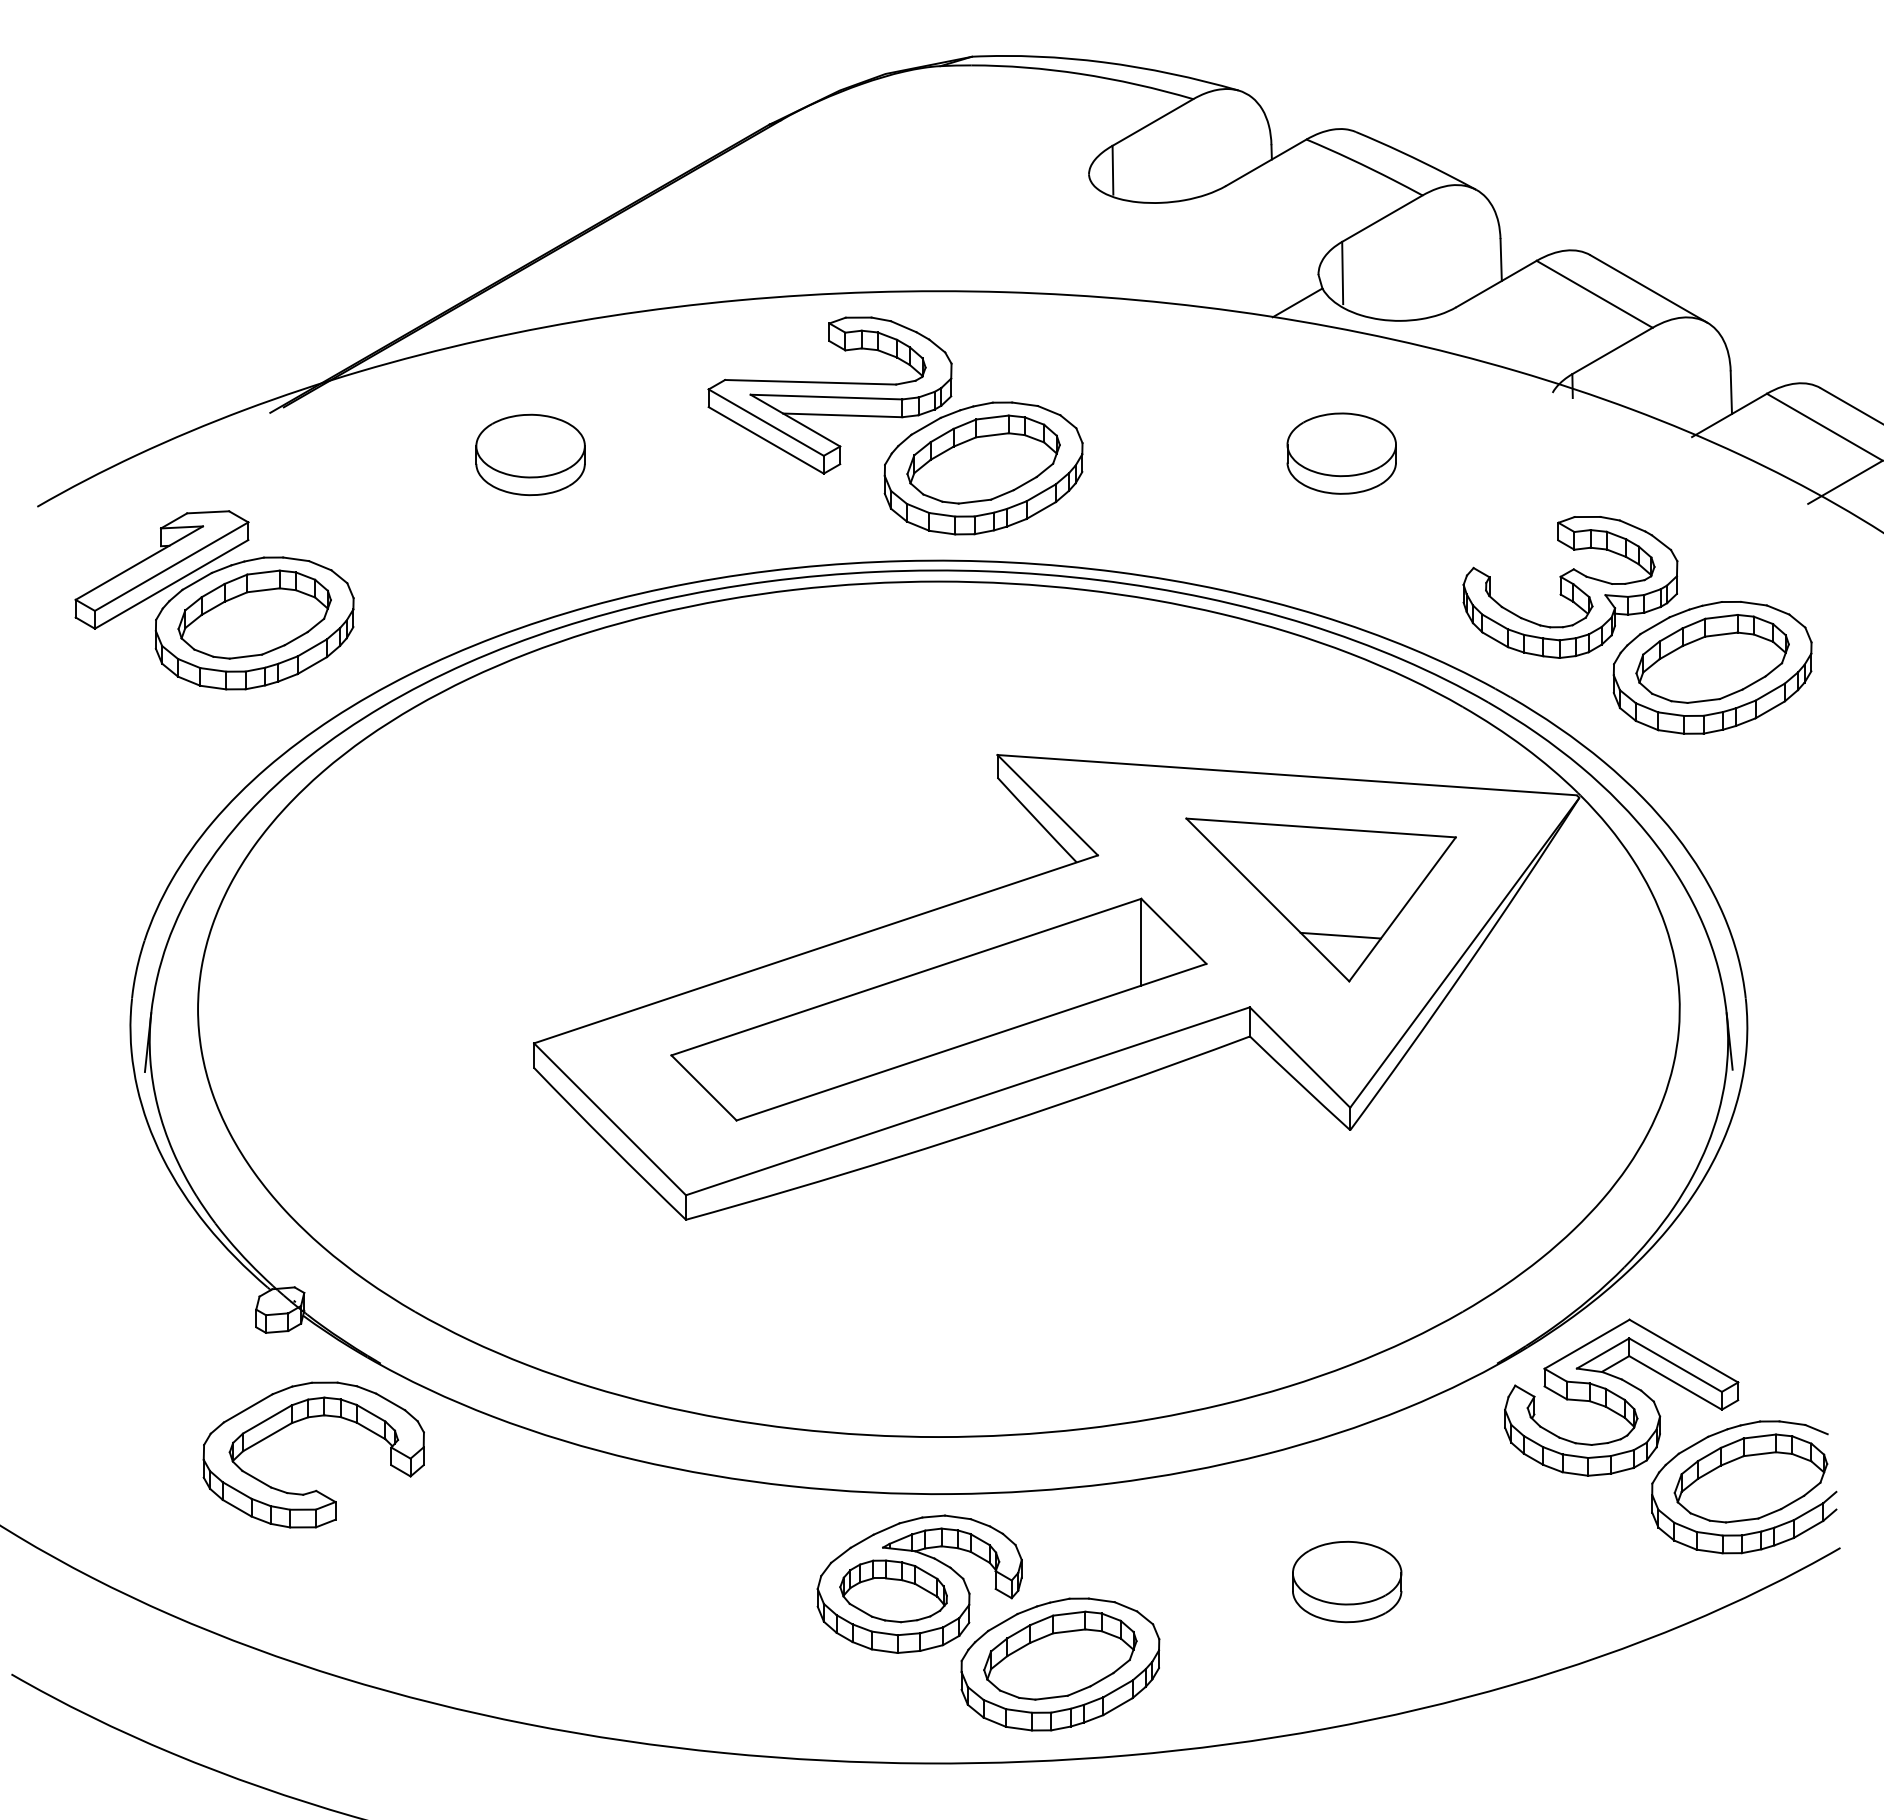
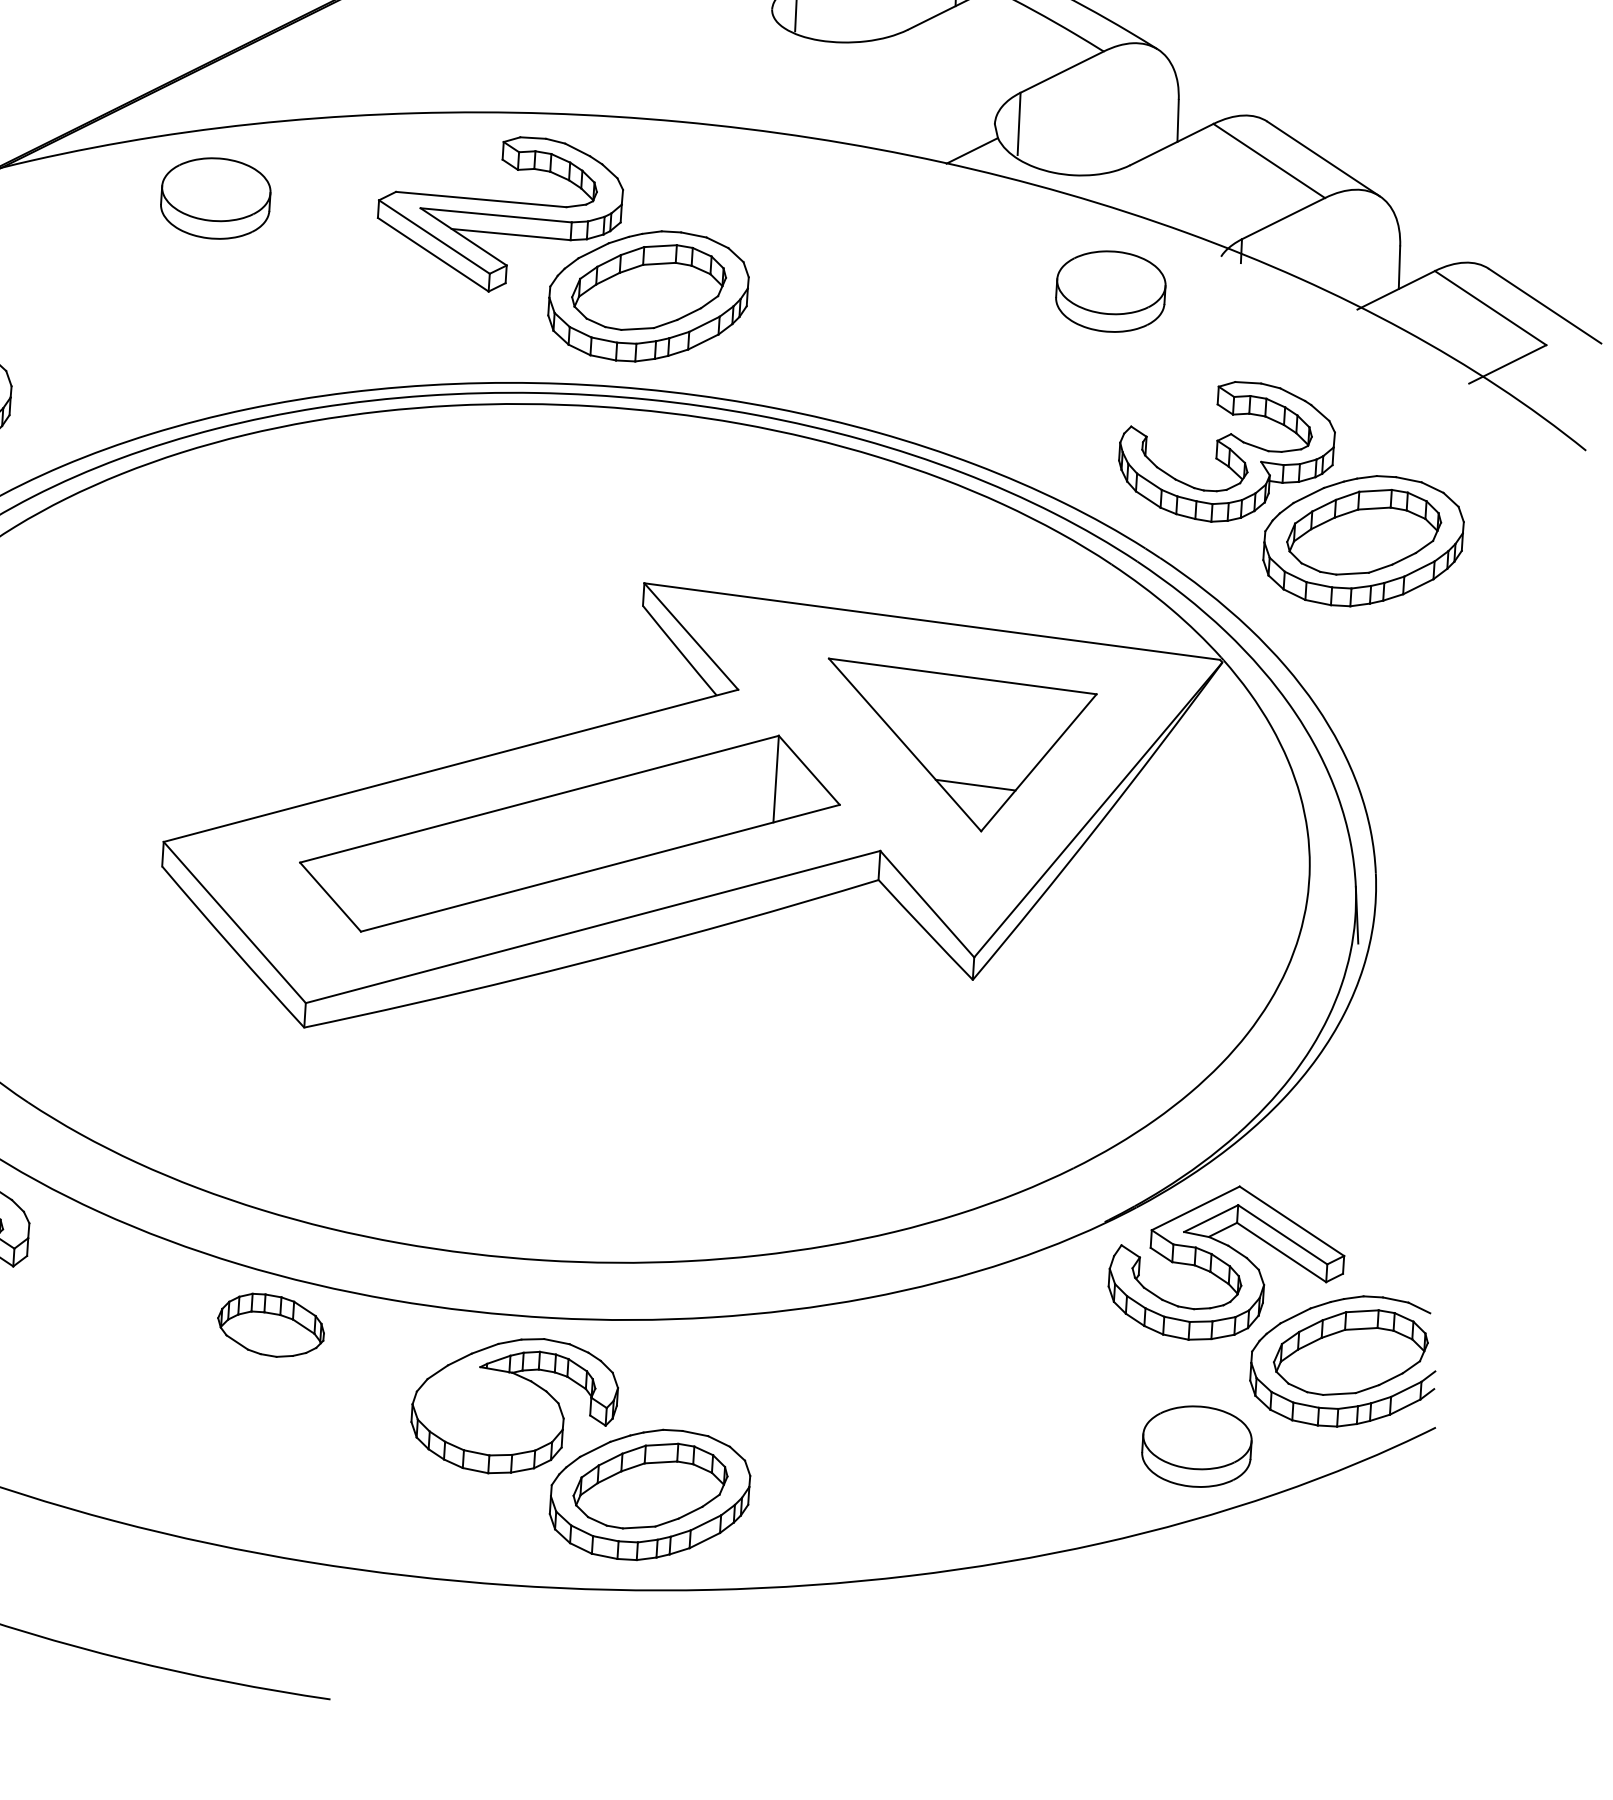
part: (1341, 453) -> (1110, 291), moved
part: (530, 454) -> (215, 198), moved
part: (1347, 1581) -> (1197, 1446), moved
part: (893, 1591) -> (270, 1325), moved

